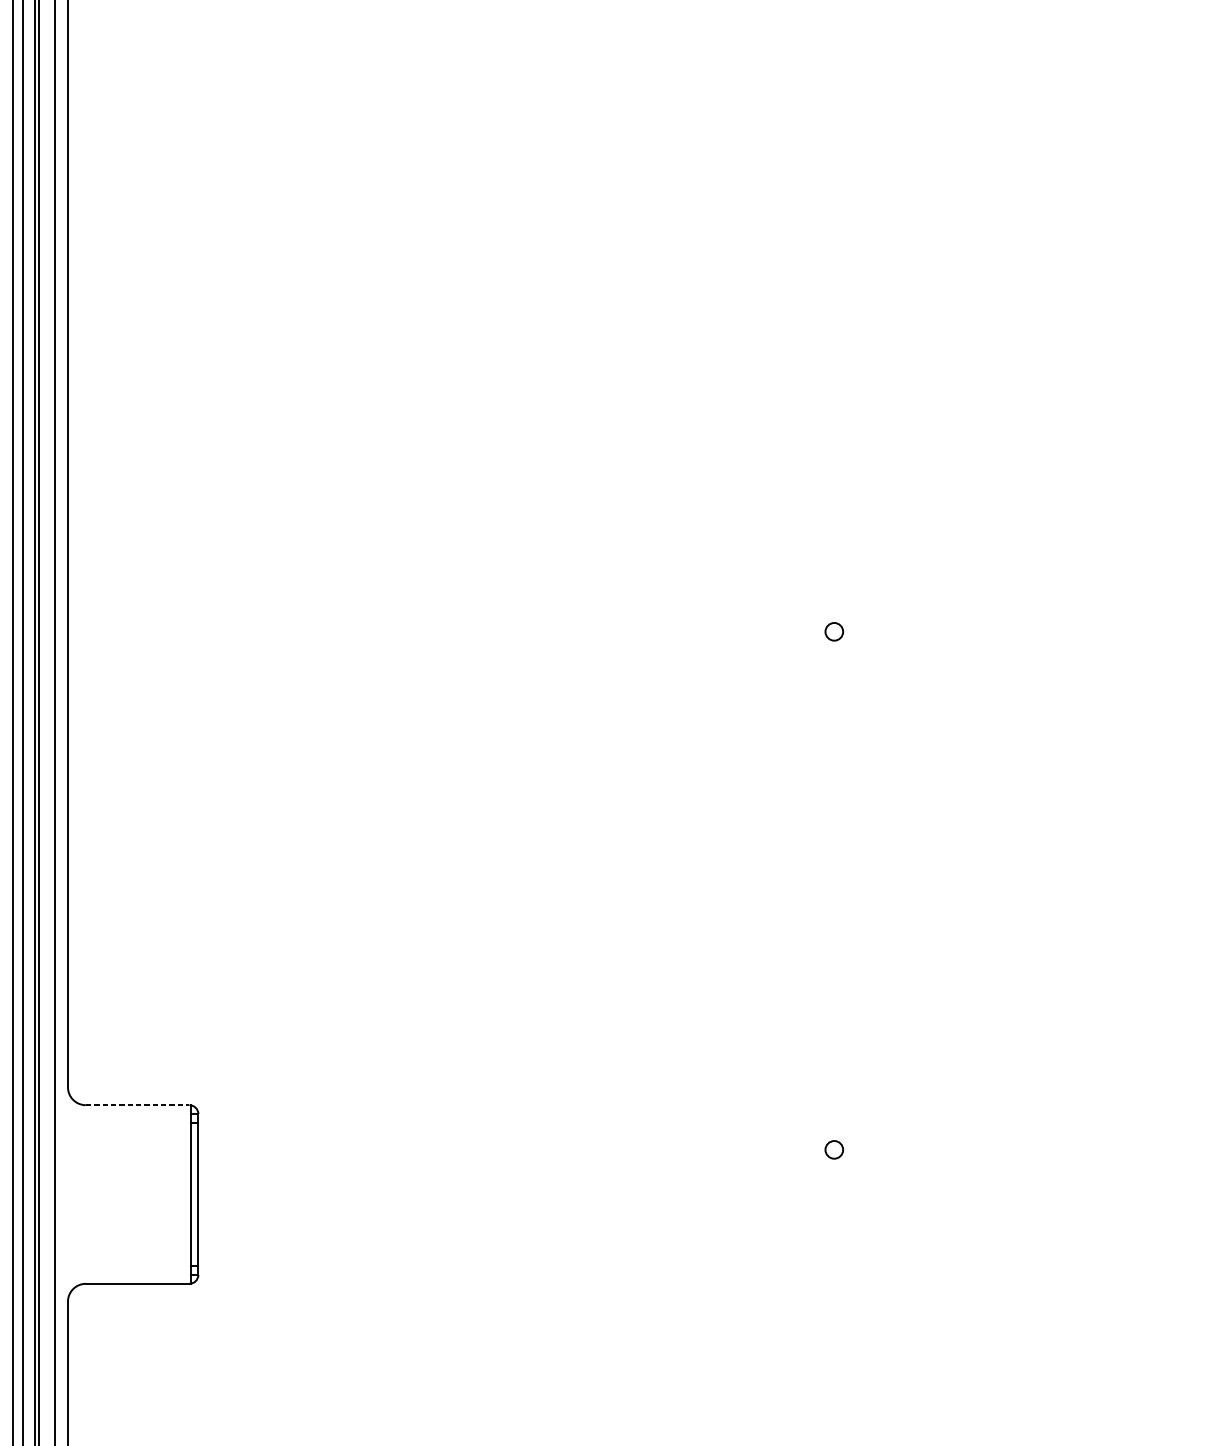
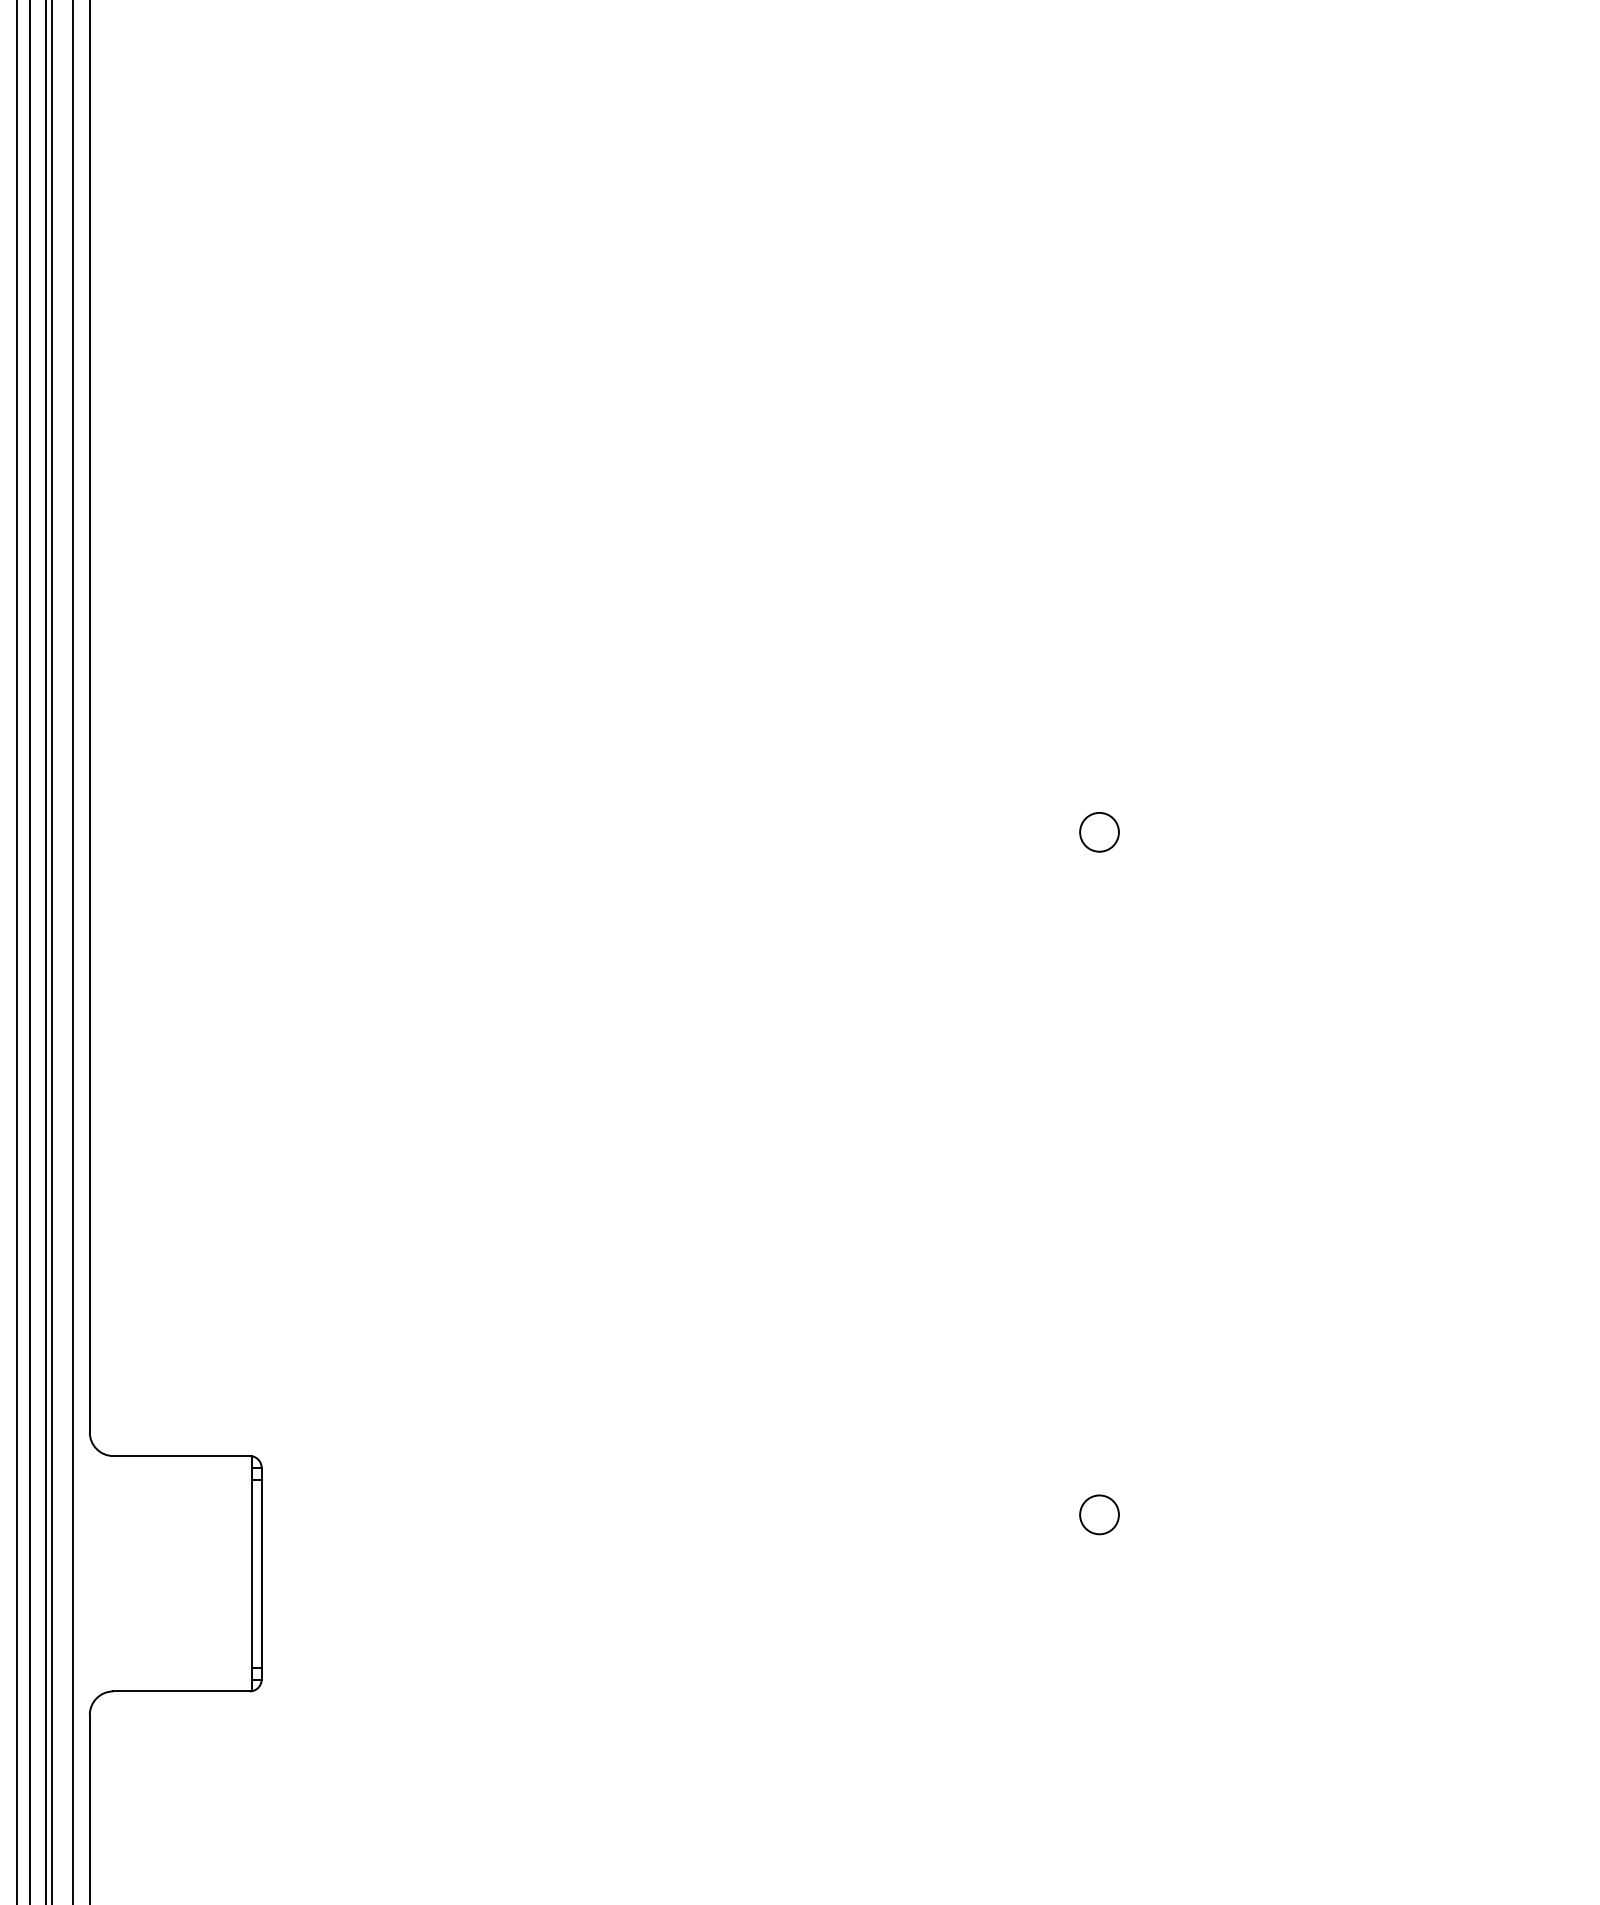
circle: (834, 631) -> (1099, 832), size x1.67
line: (138, 1105) -> (182, 1456), dashed -> solid
circle: (834, 1149) -> (1099, 1514), size x1.67

